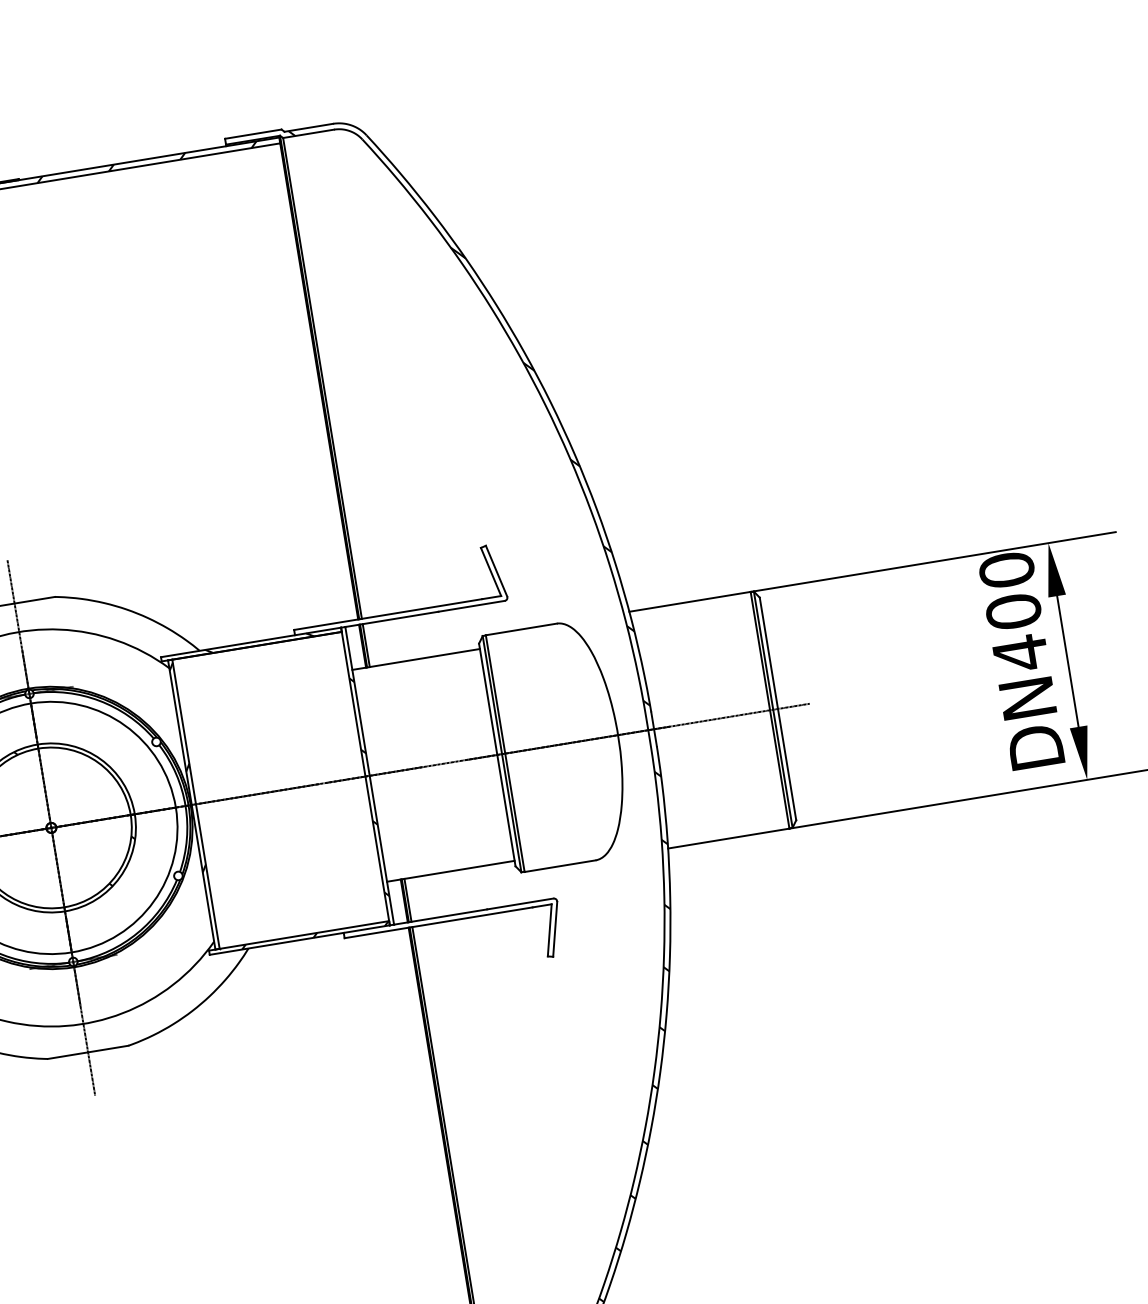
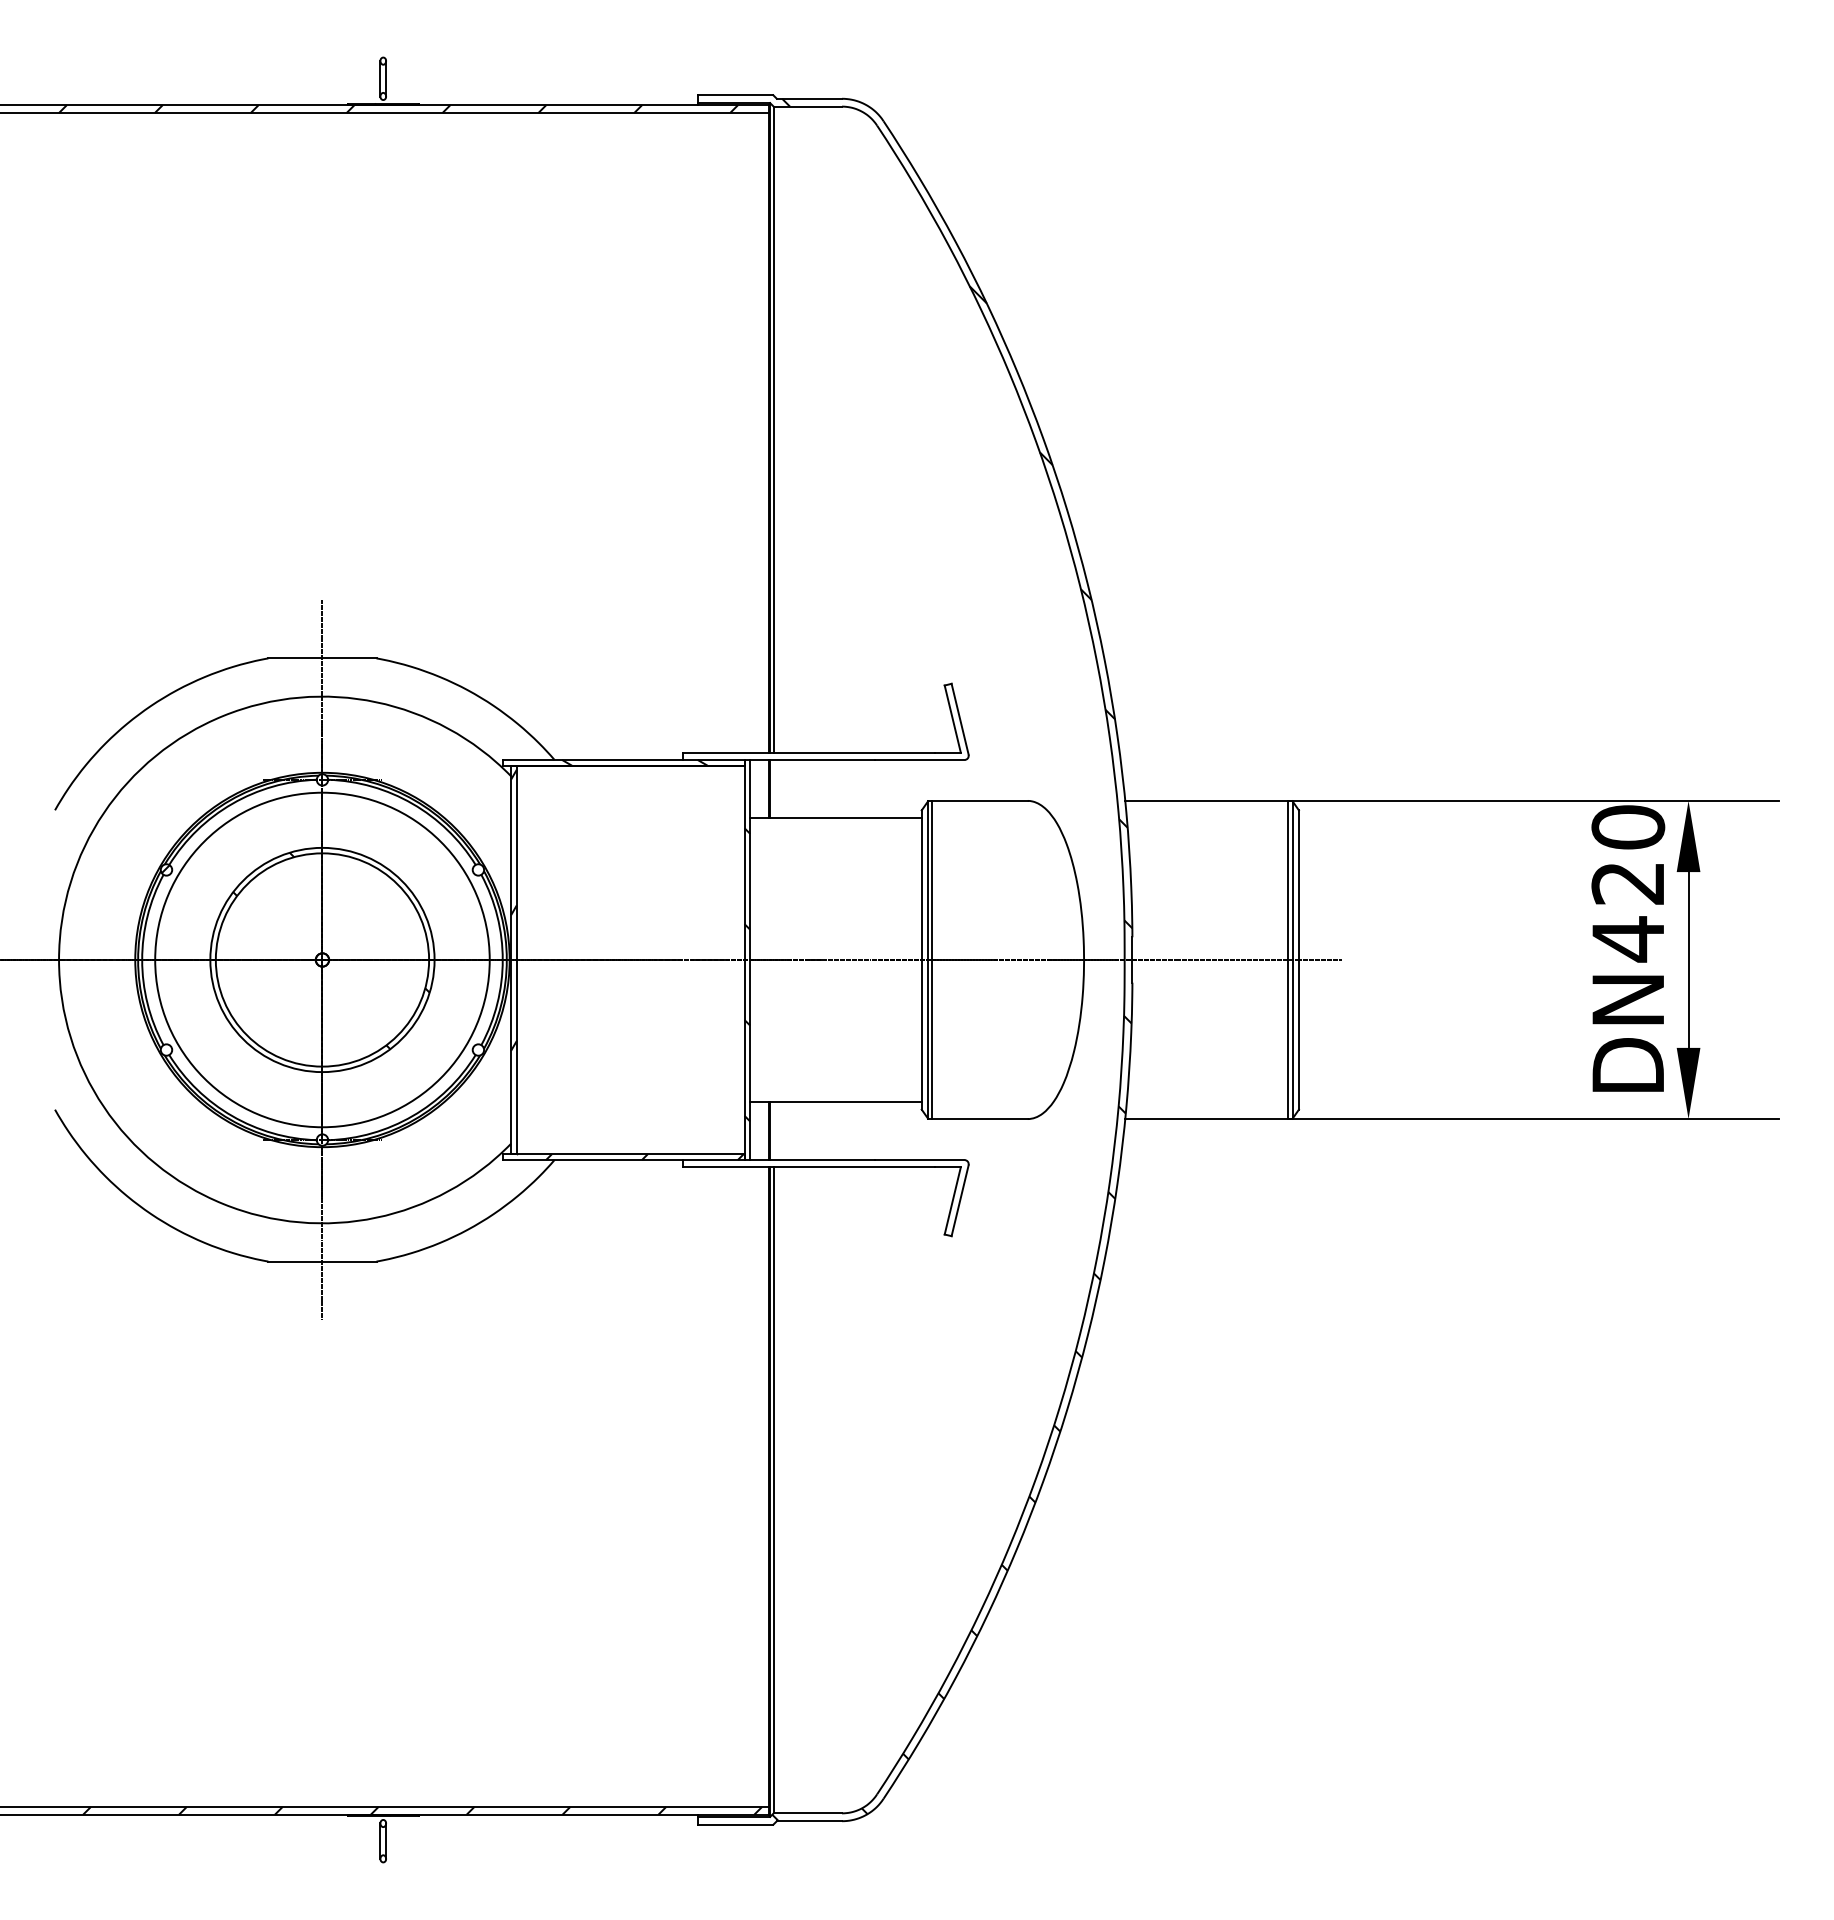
text: (1013, 611) -> (1628, 883), DN400 -> DN420
line: (366, 645) -> (773, 788), removed
line: (407, 900) -> (773, 1131), removed

